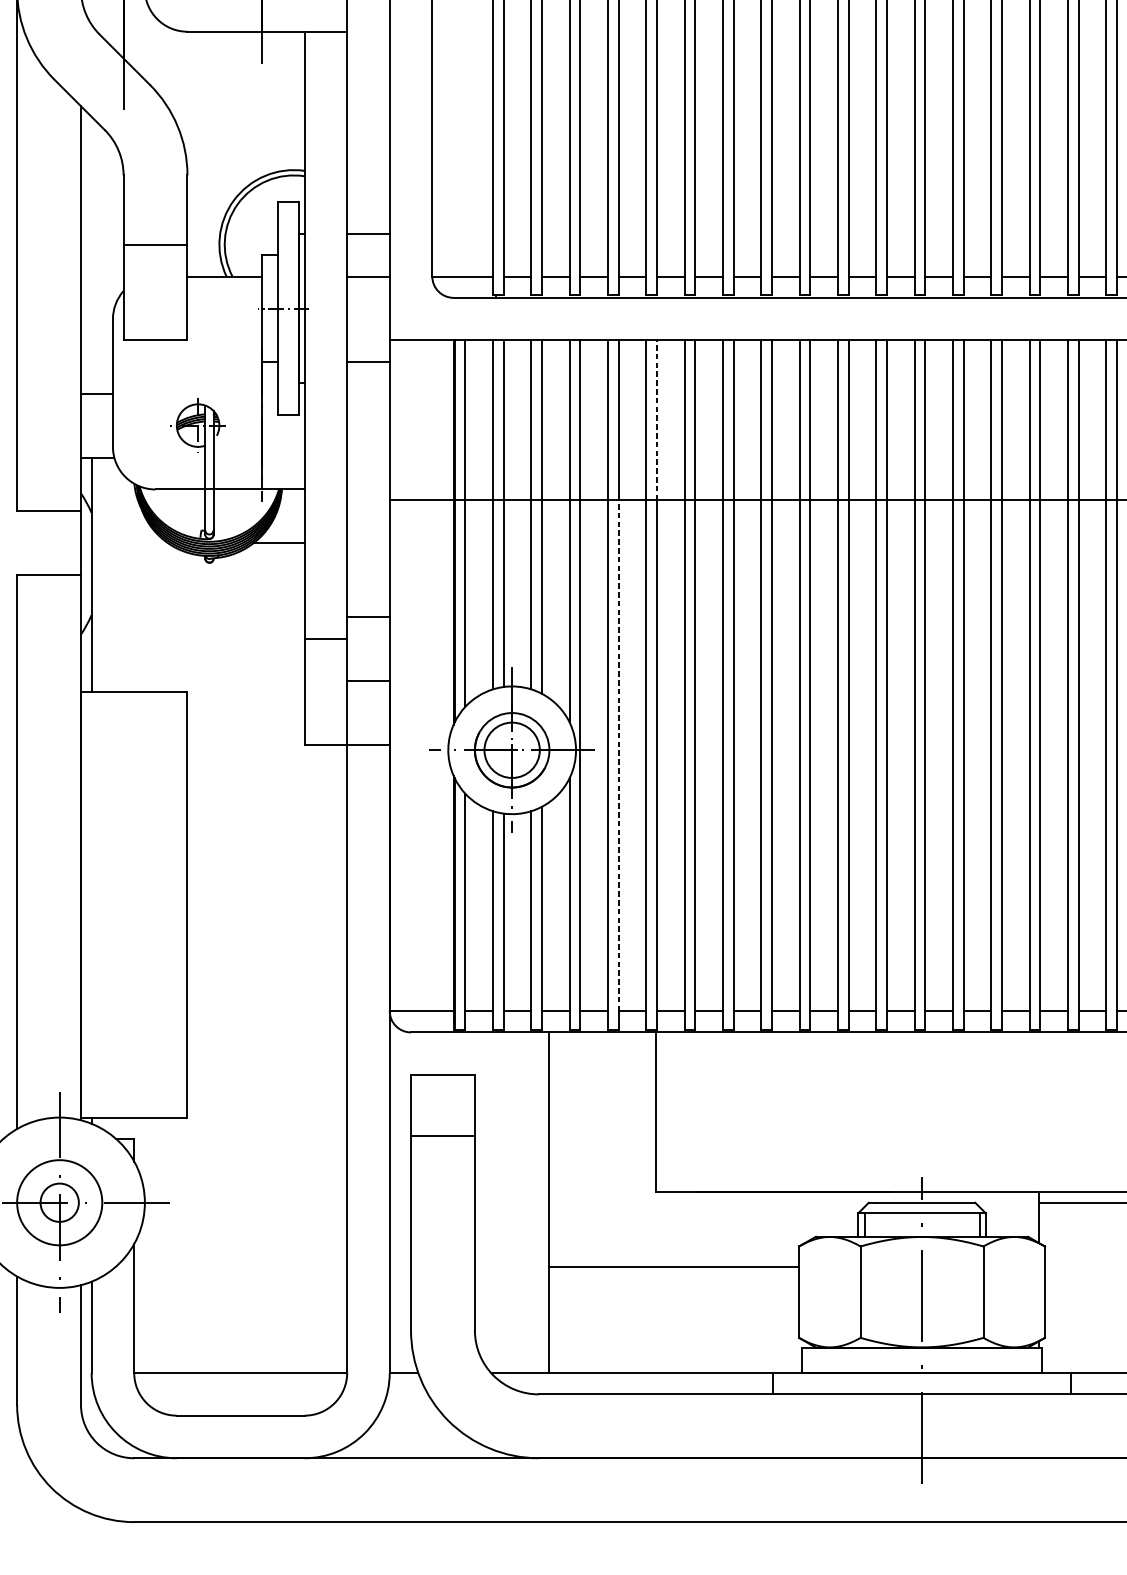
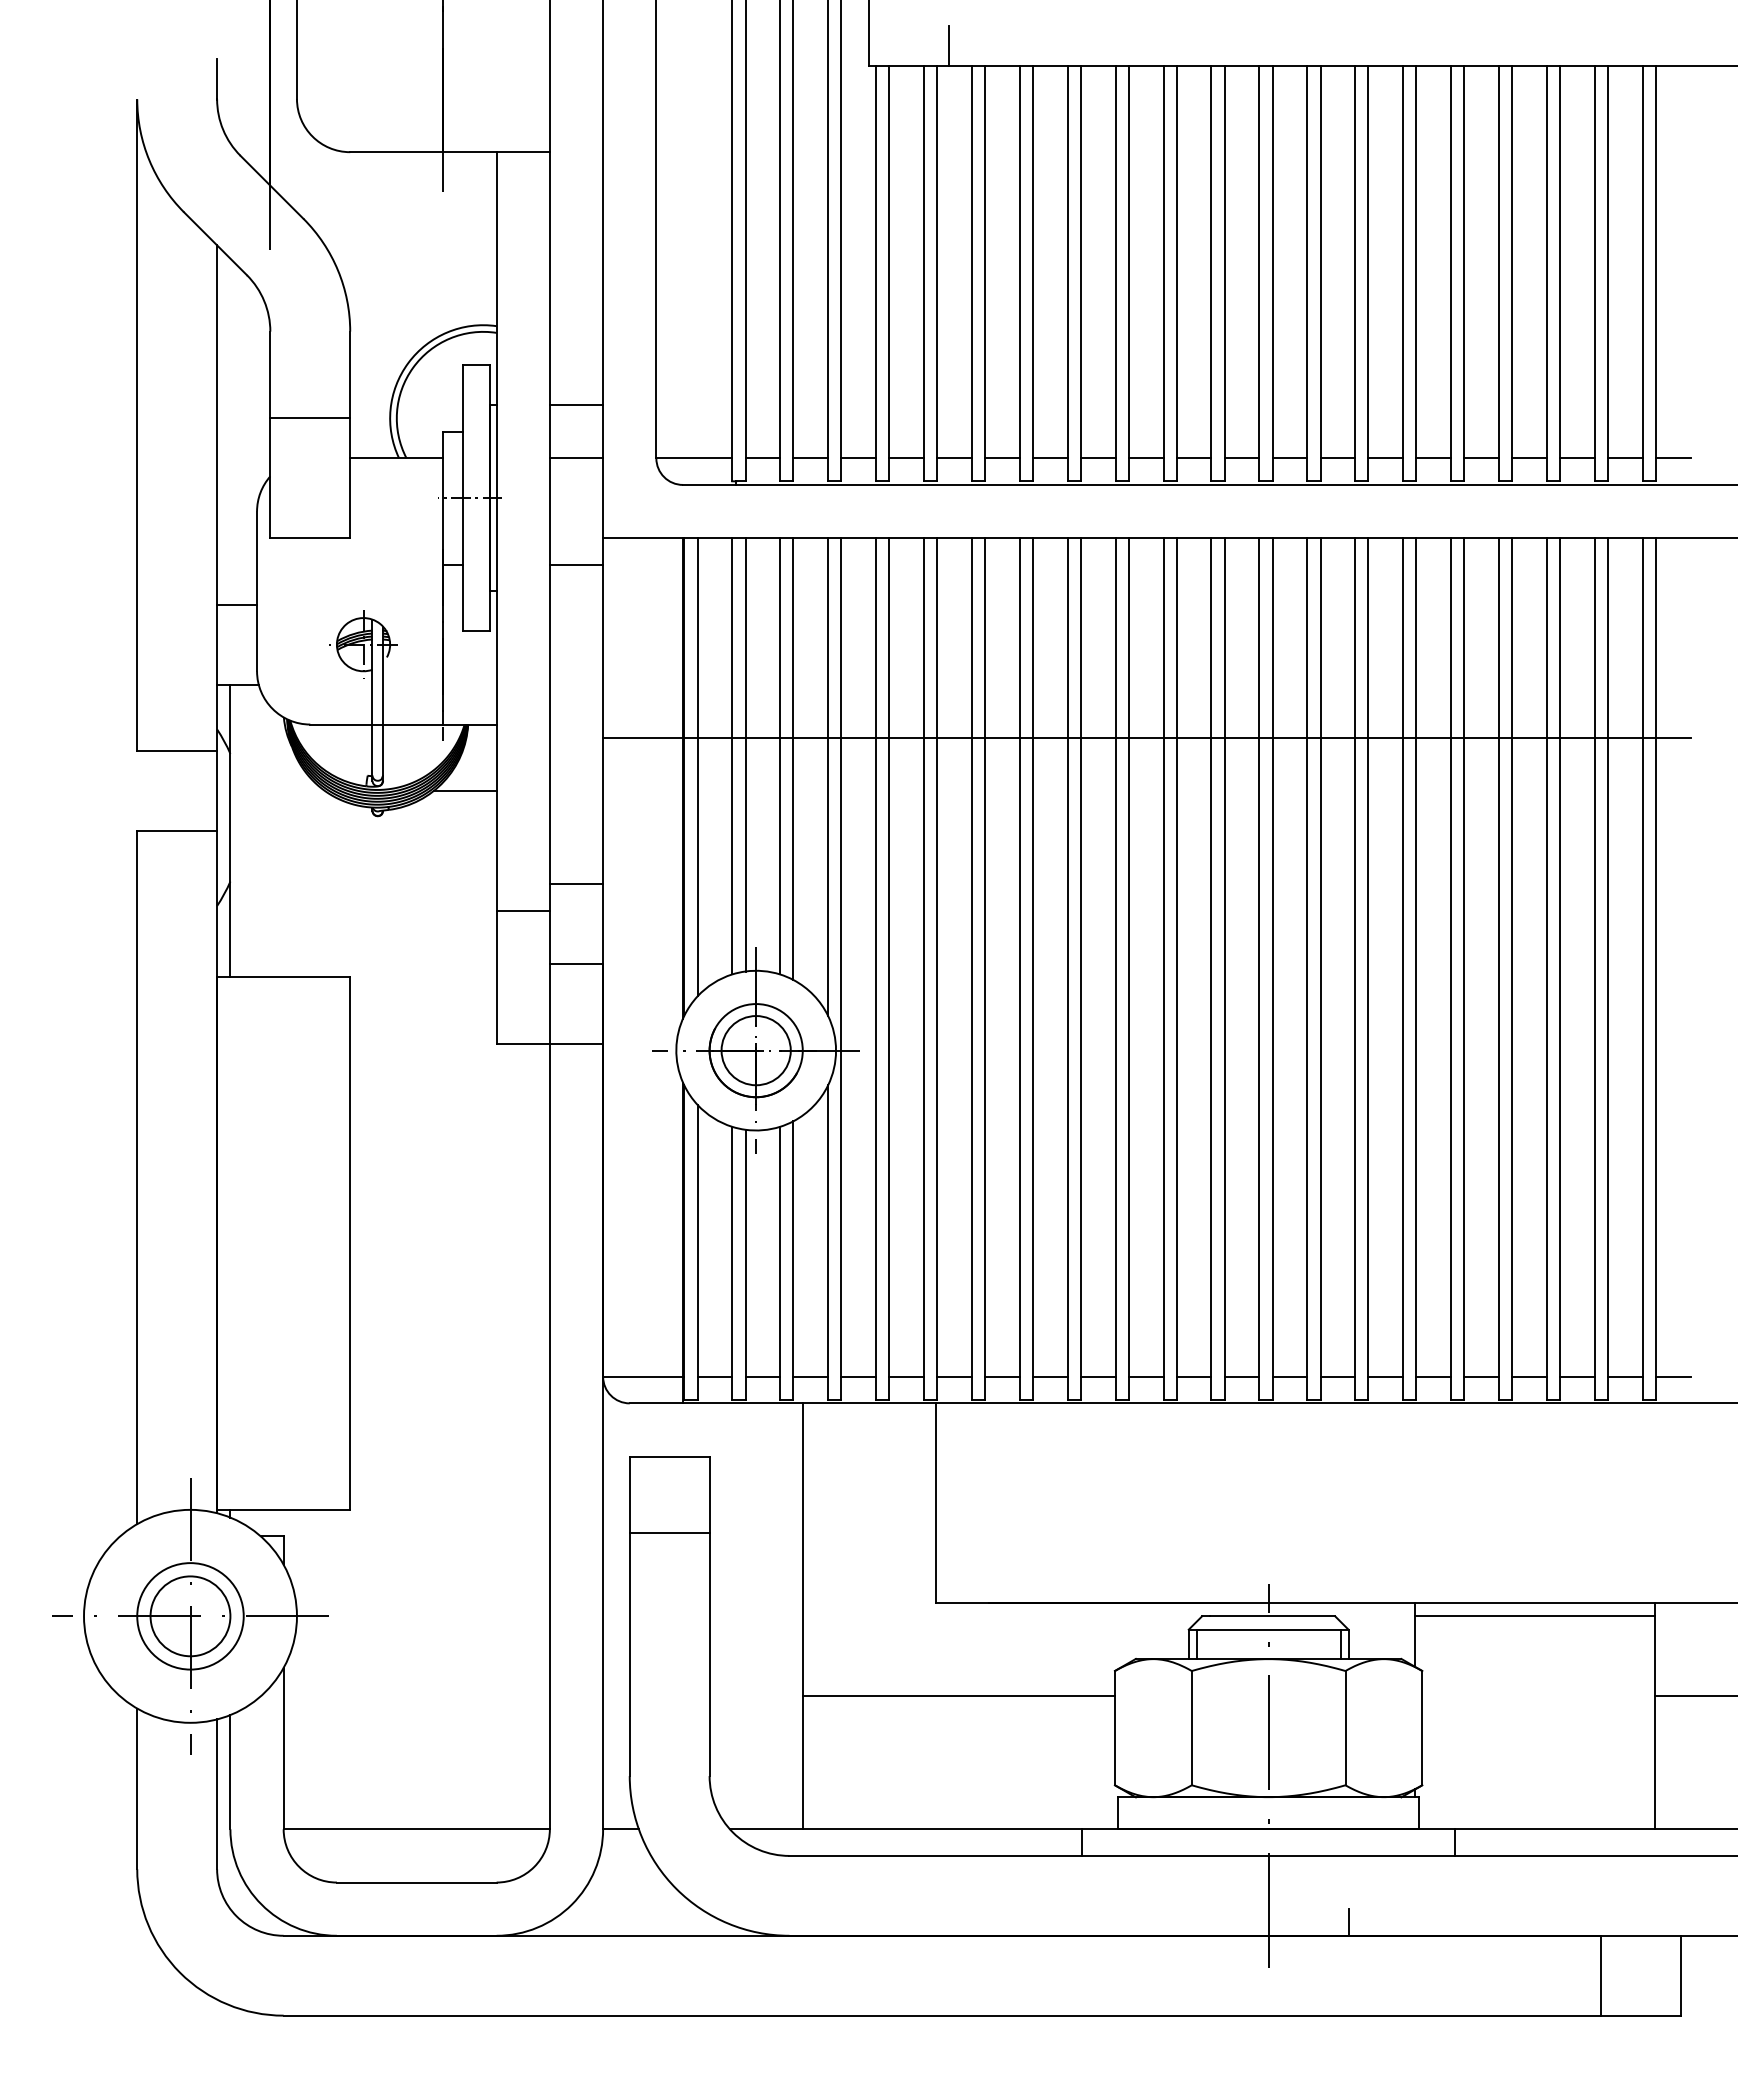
line: (657, 420) -> (937, 638), dashed -> solid
line: (618, 754) -> (889, 1056), dashed -> solid
circle: (59, 1202) -> (190, 1616), size x1.67
line: (985, 1447) -> (1348, 1922), added

